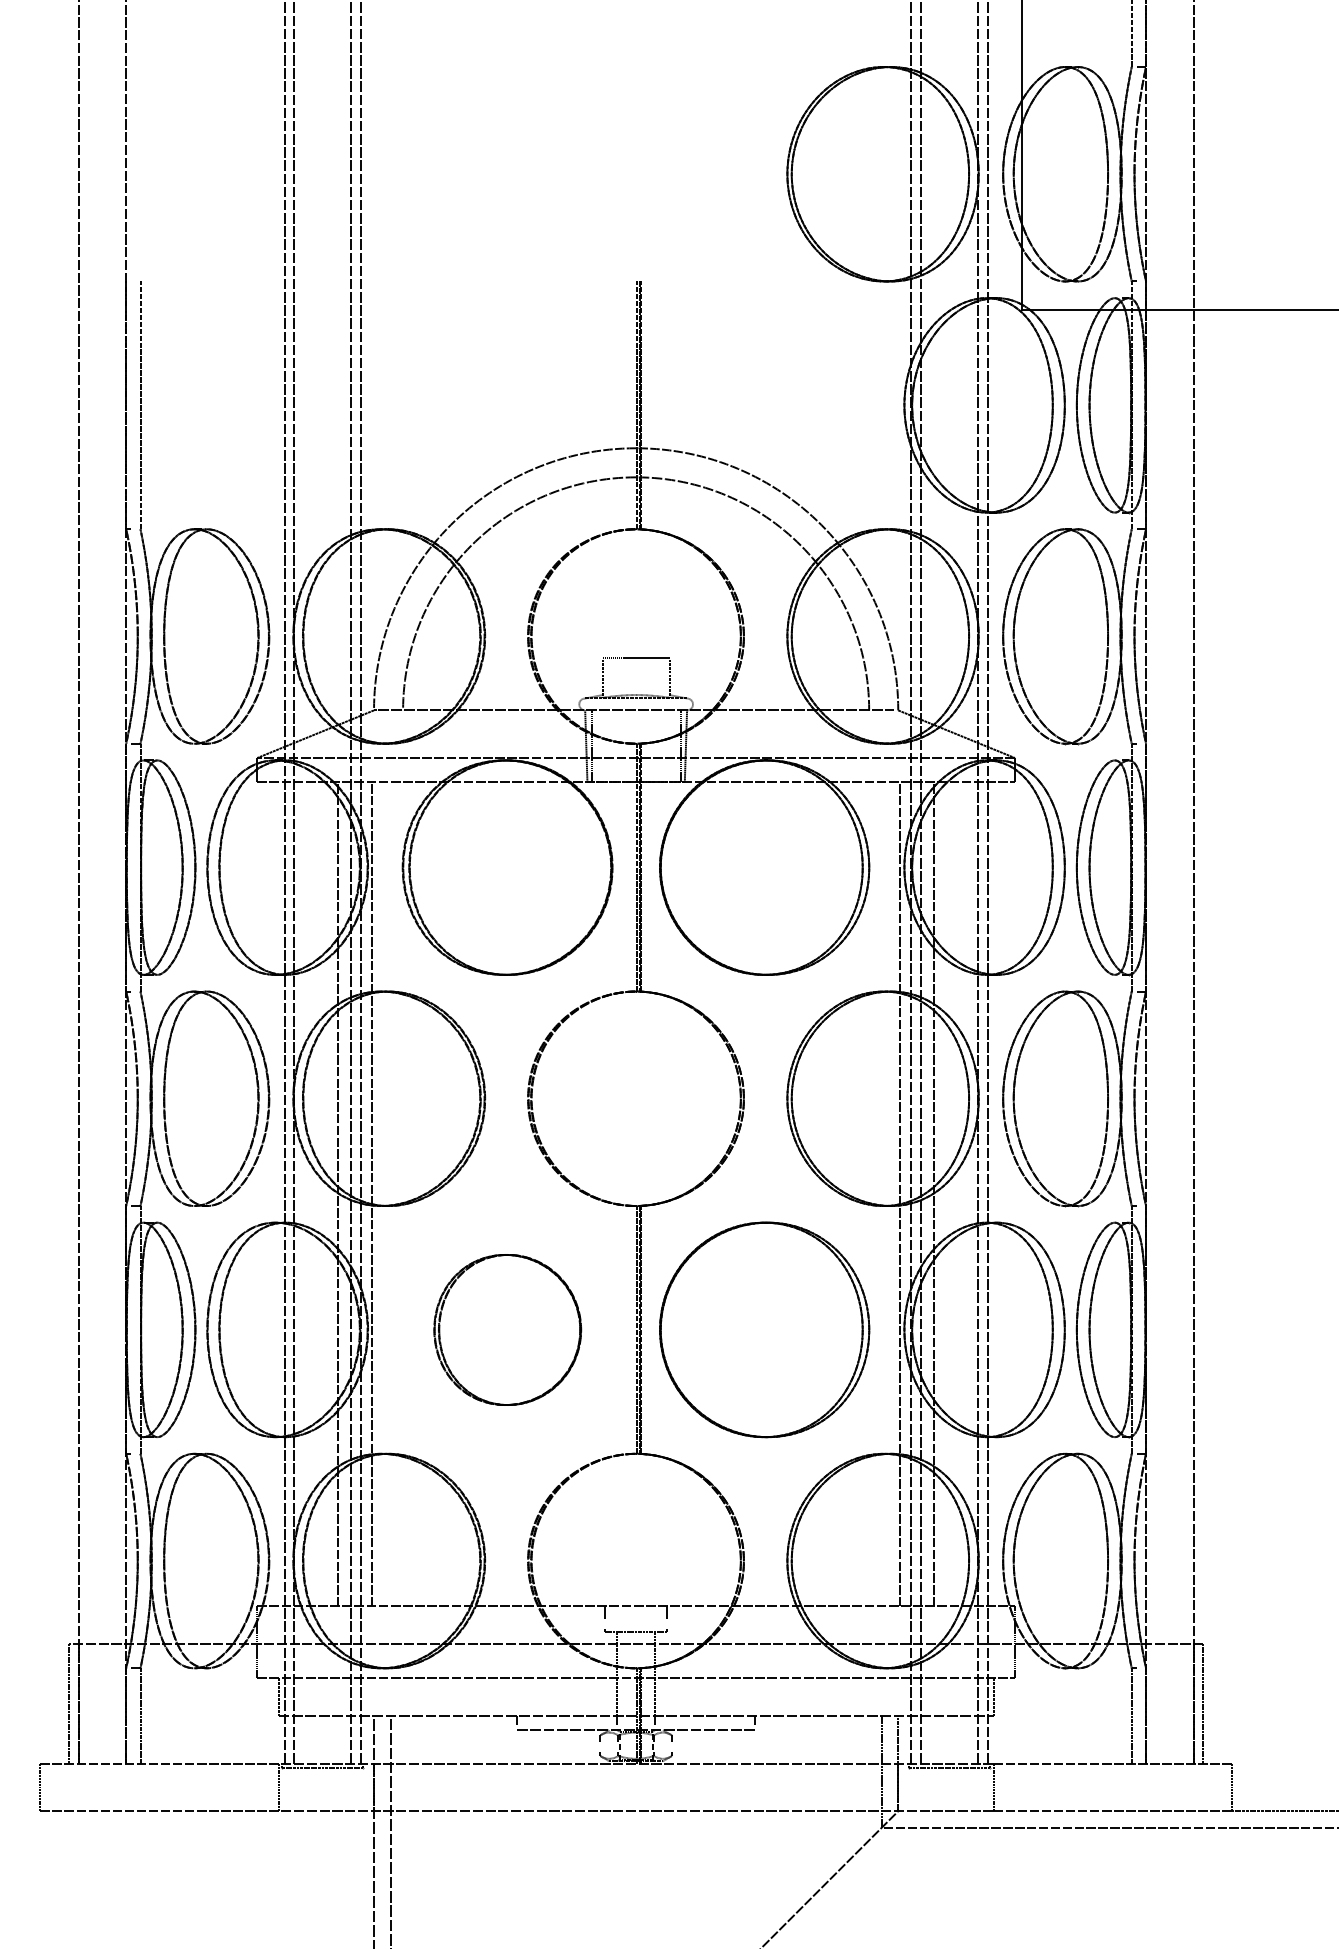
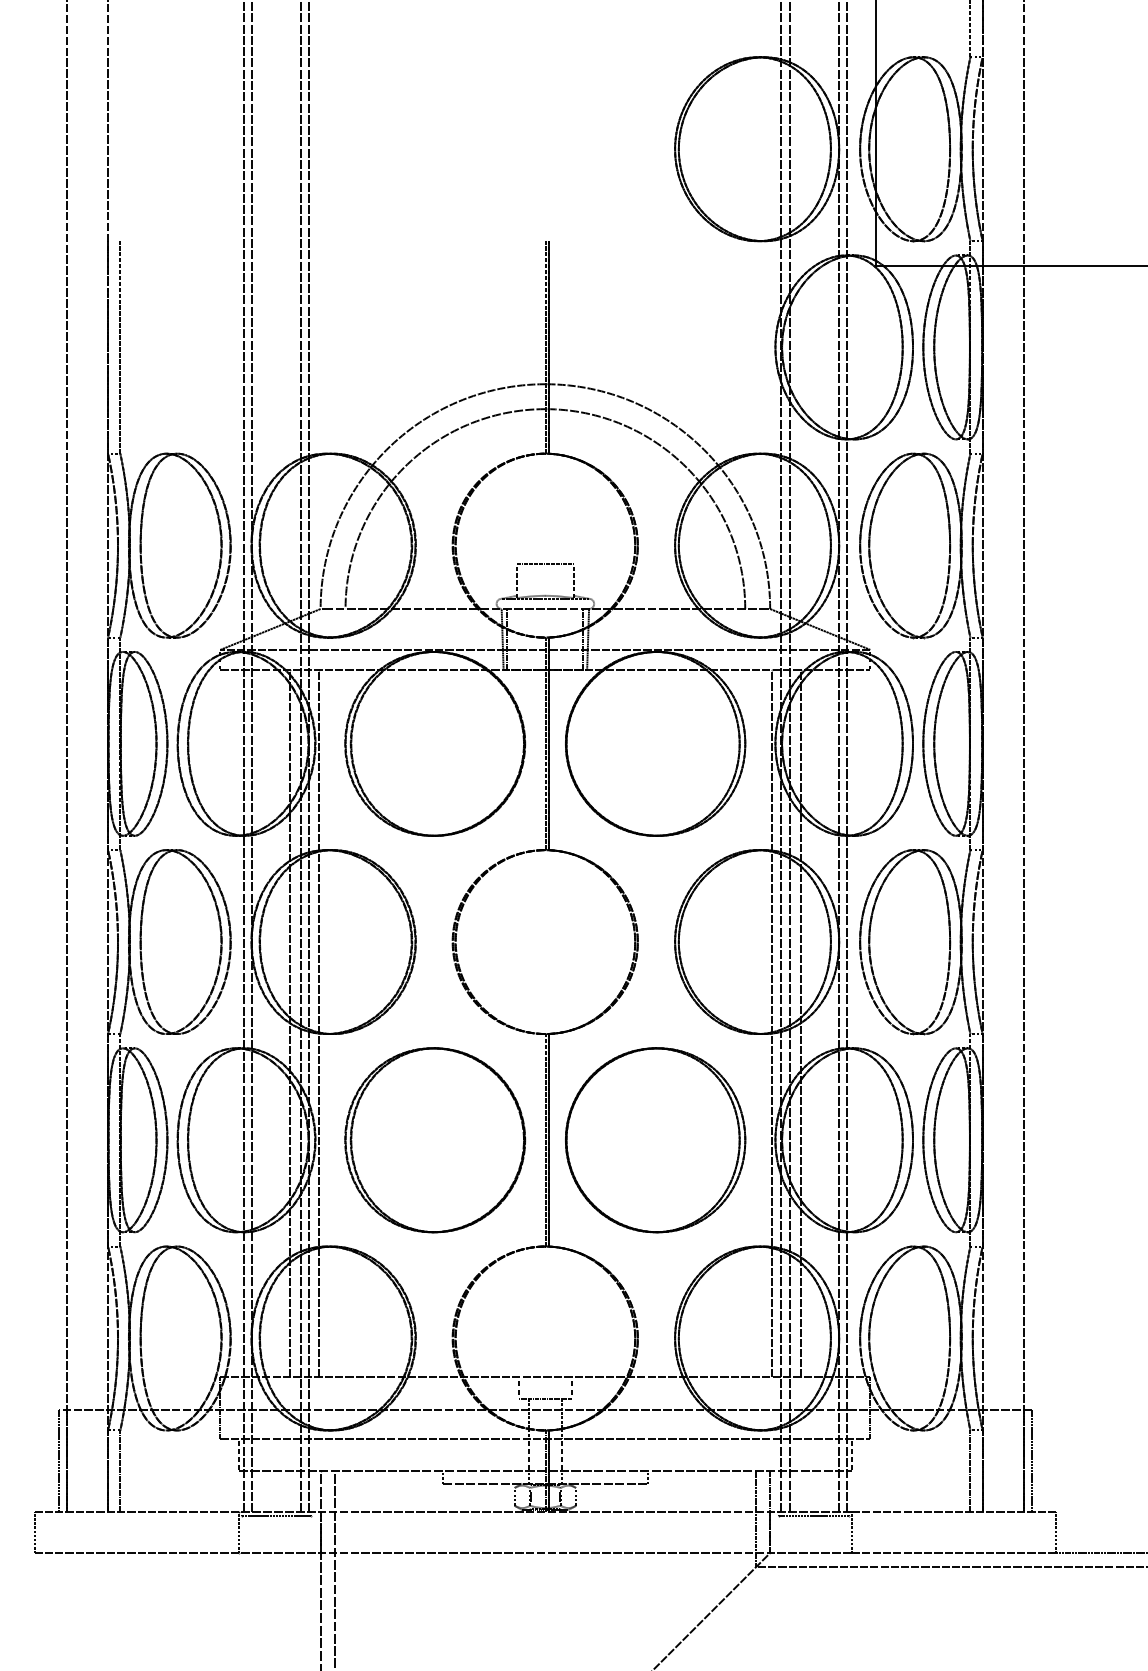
part: (507, 1330) -> (435, 1140), size x1.43

